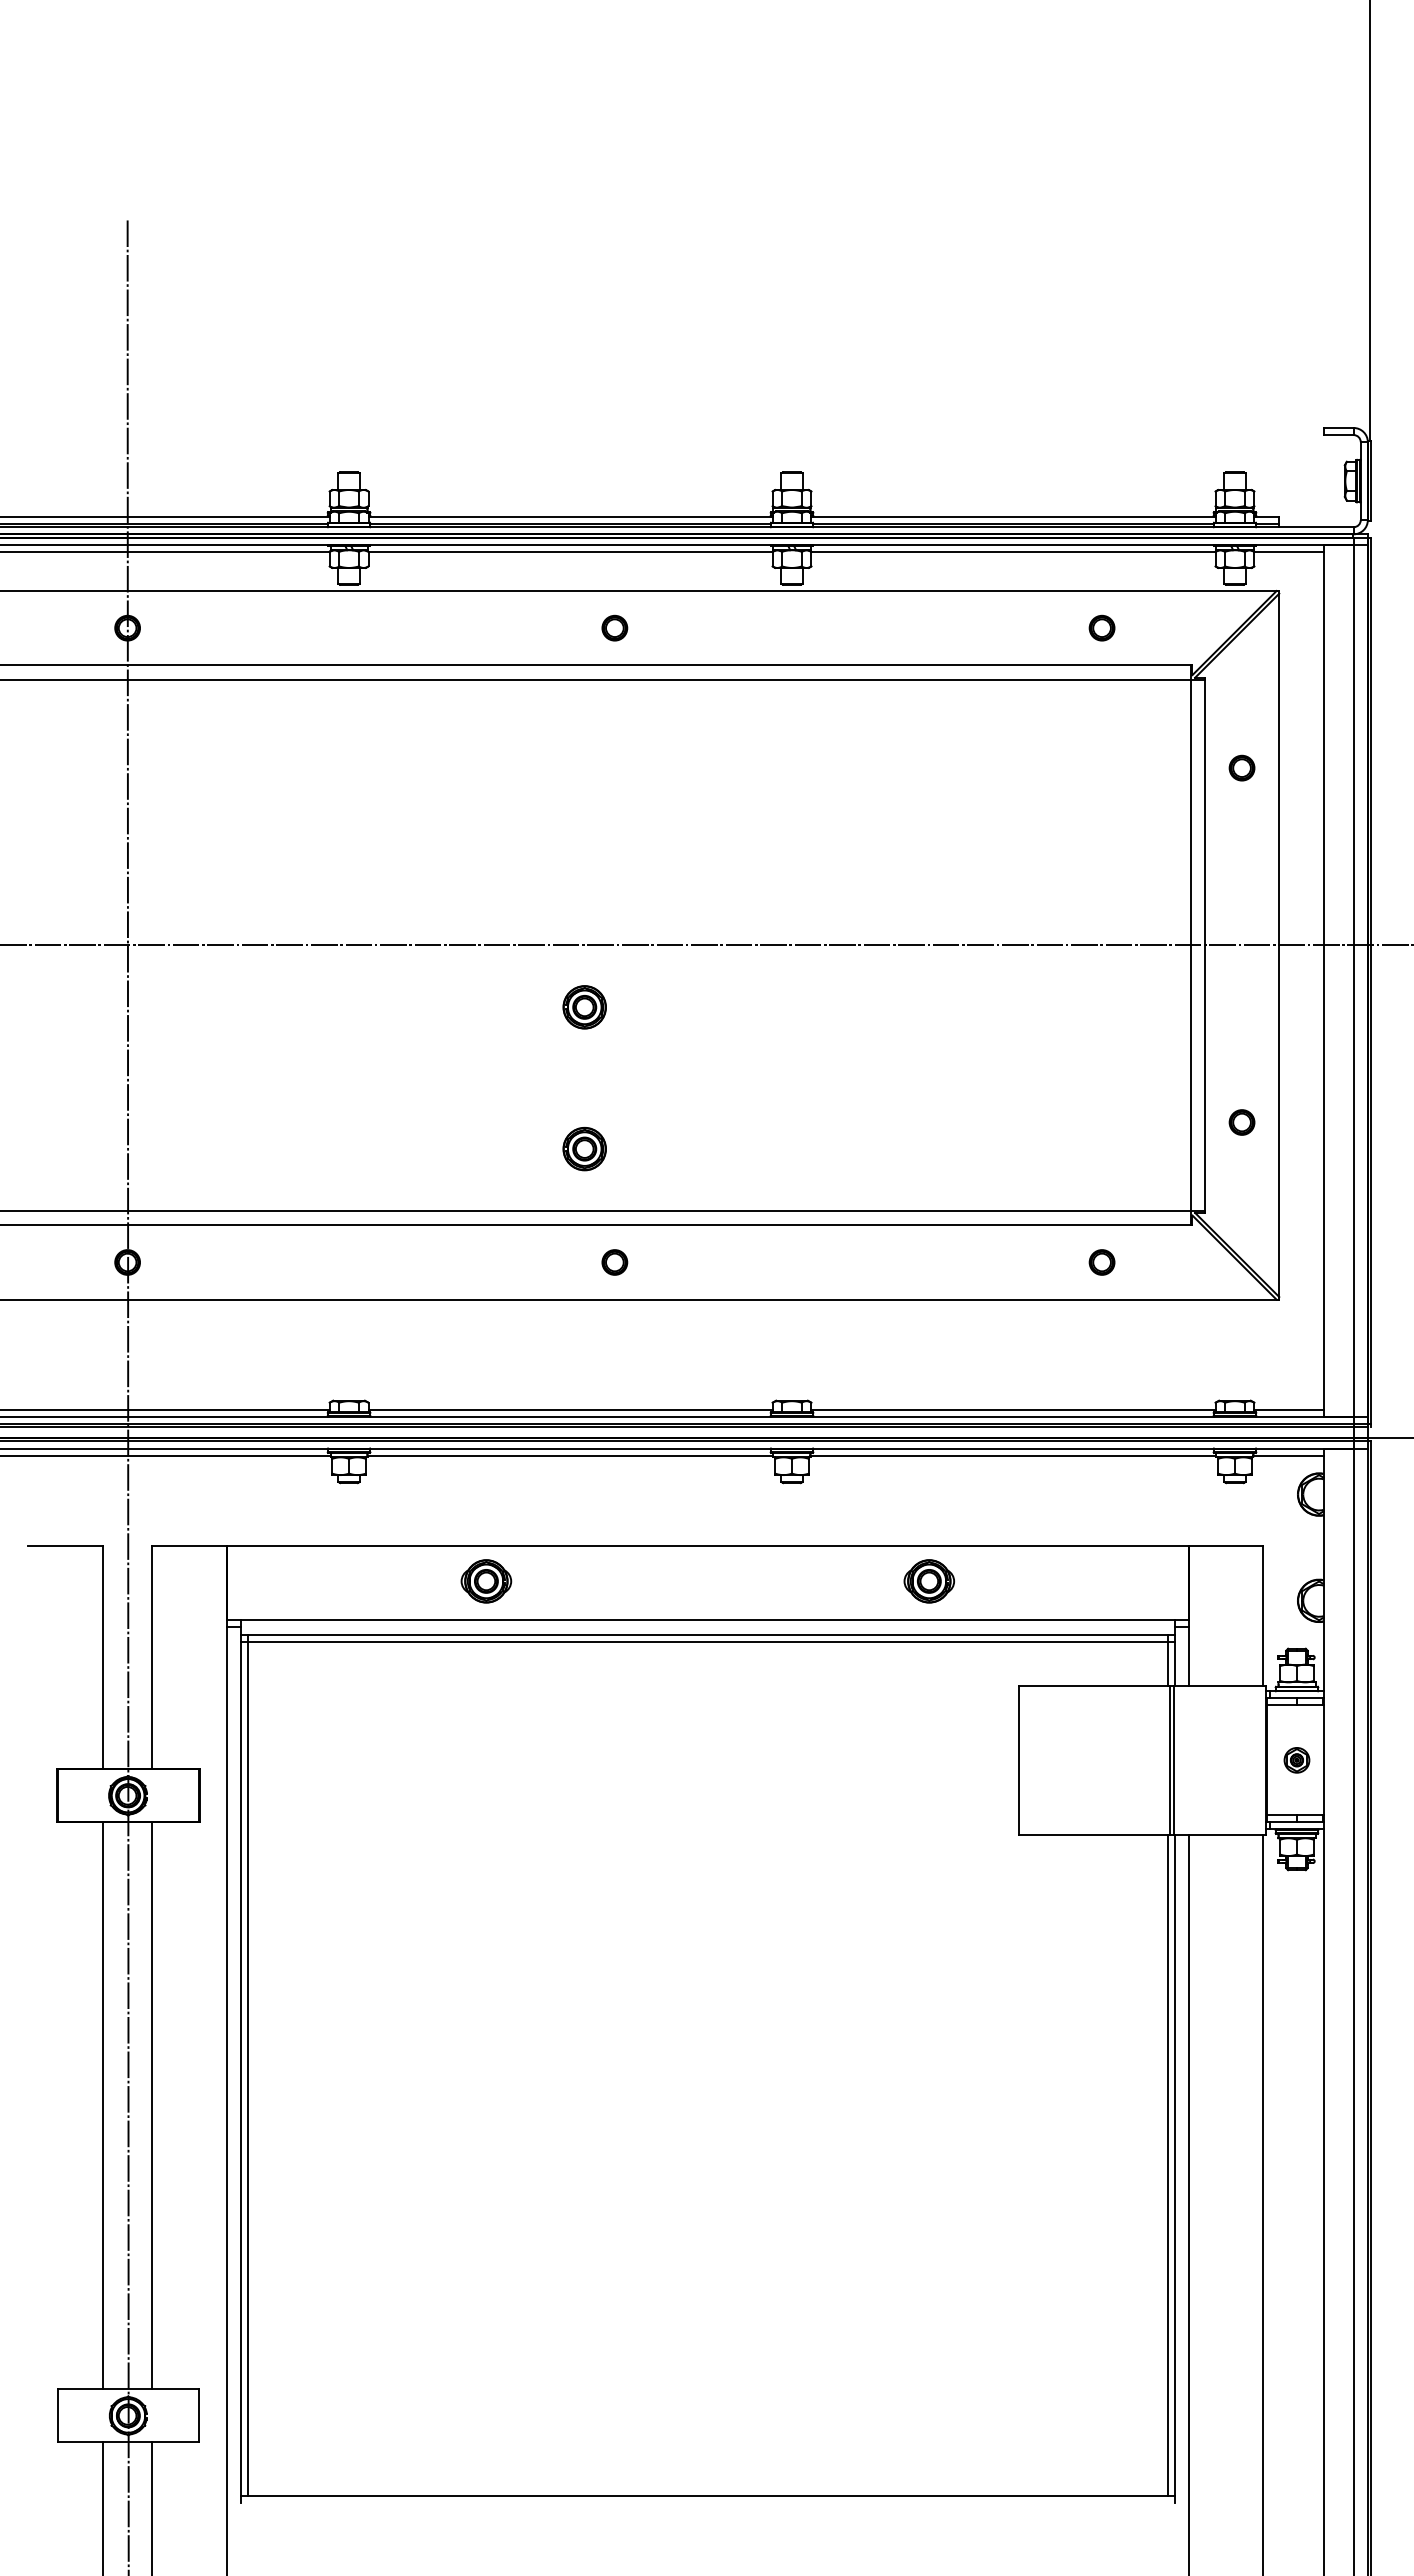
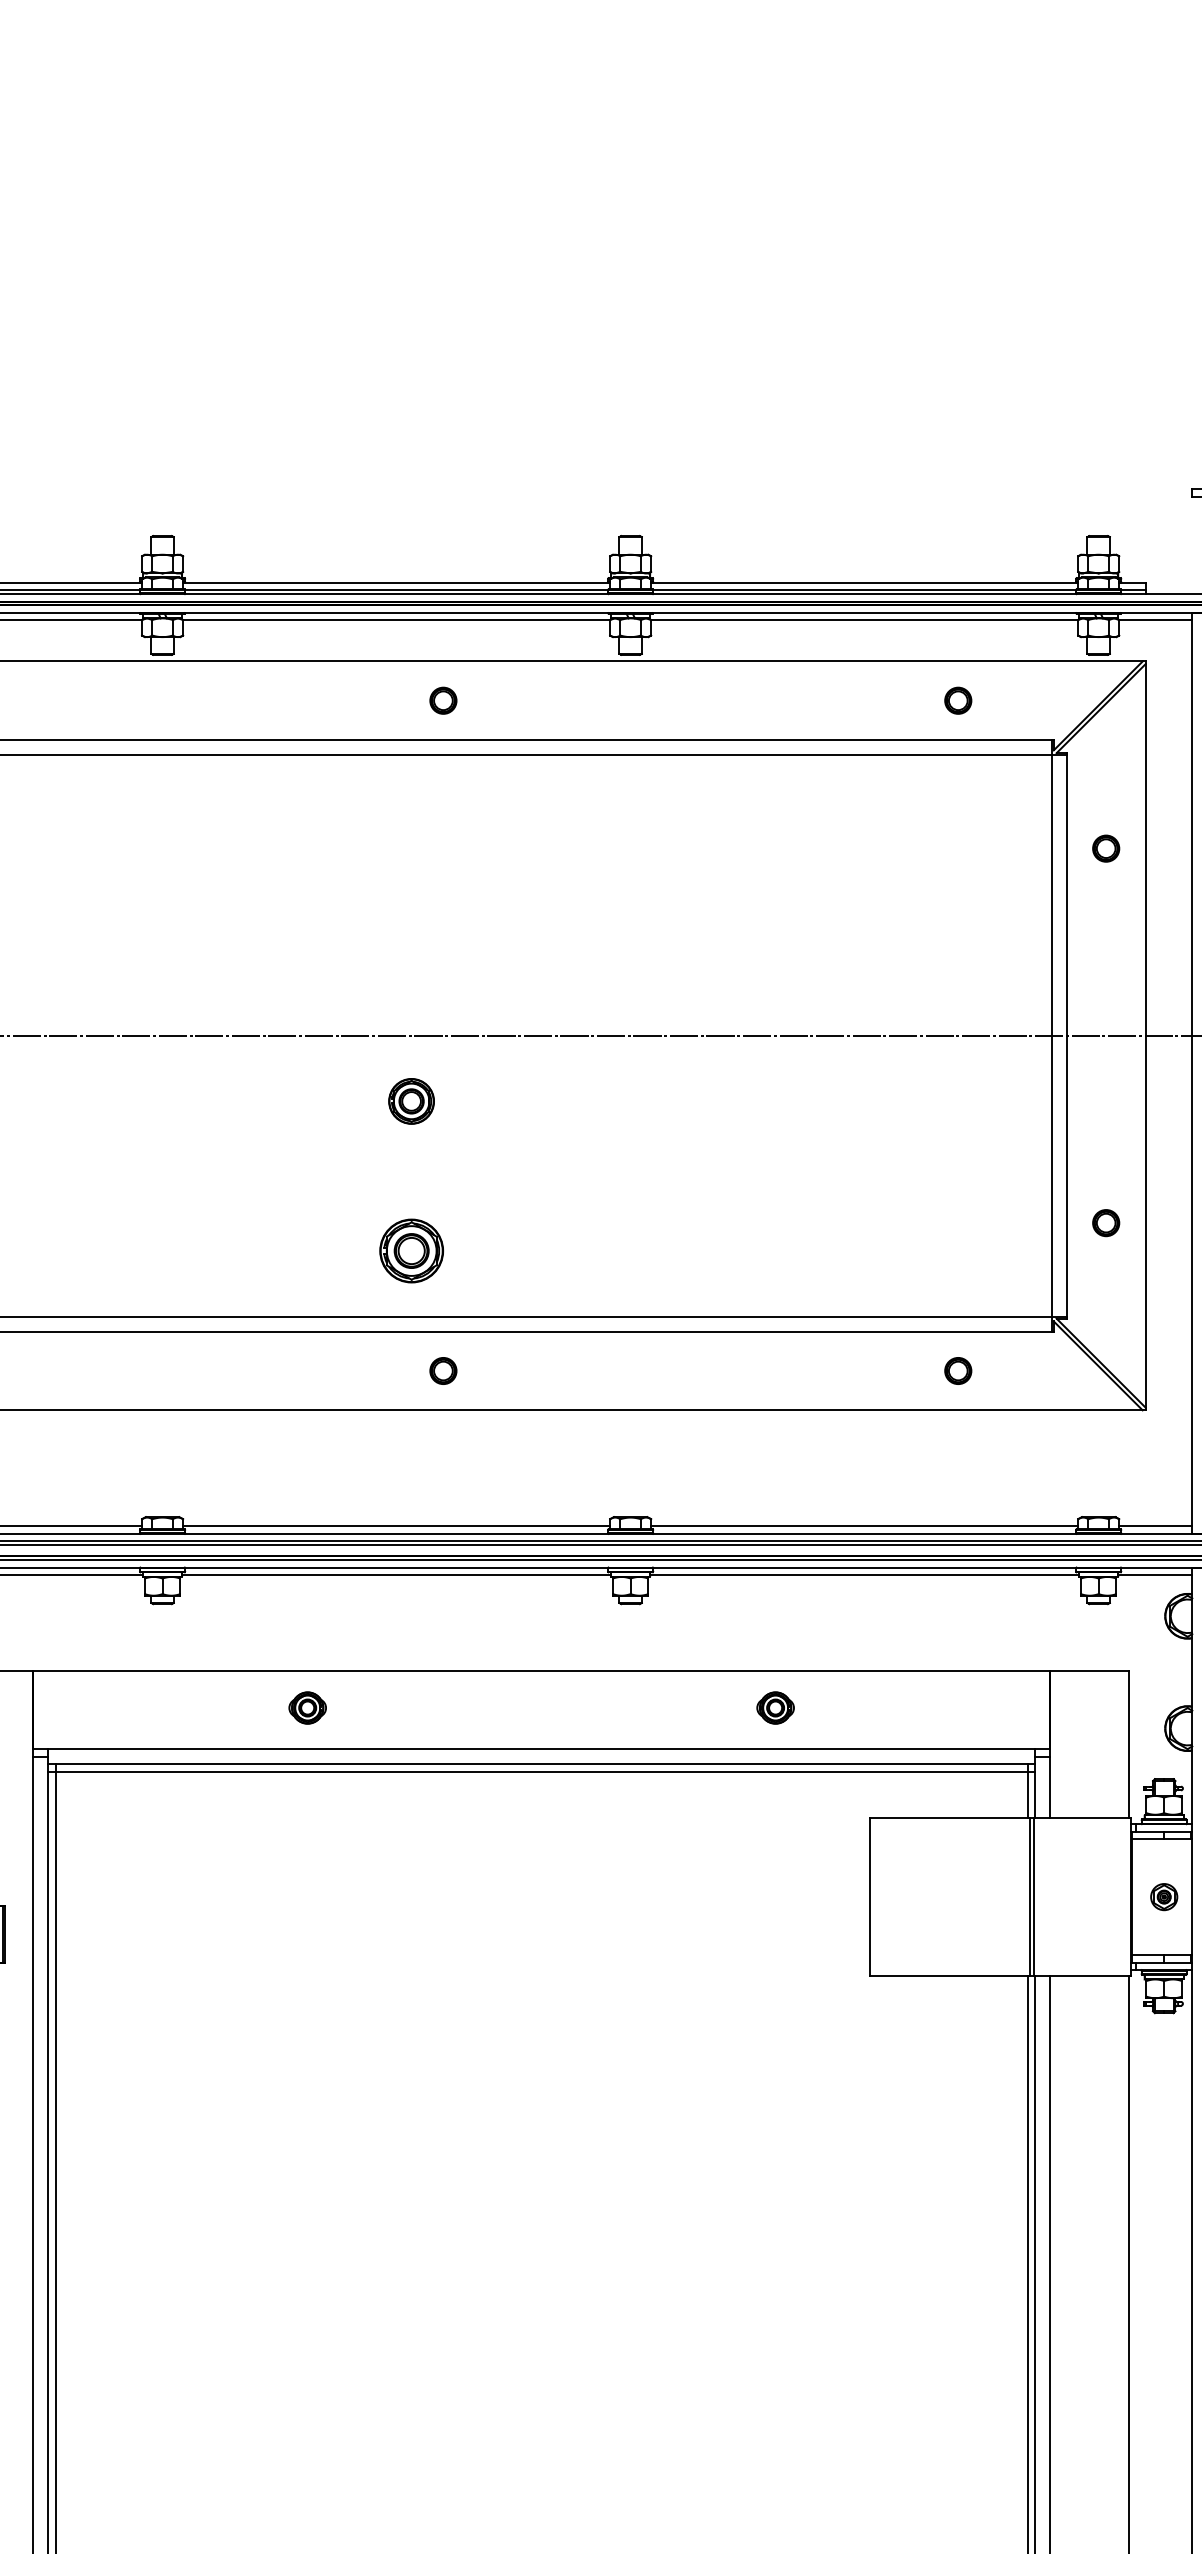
part: (584, 1149) -> (411, 1251), size x1.4
part: (486, 1581) -> (307, 1708), size x0.7
part: (928, 1581) -> (774, 1708), size x0.7

